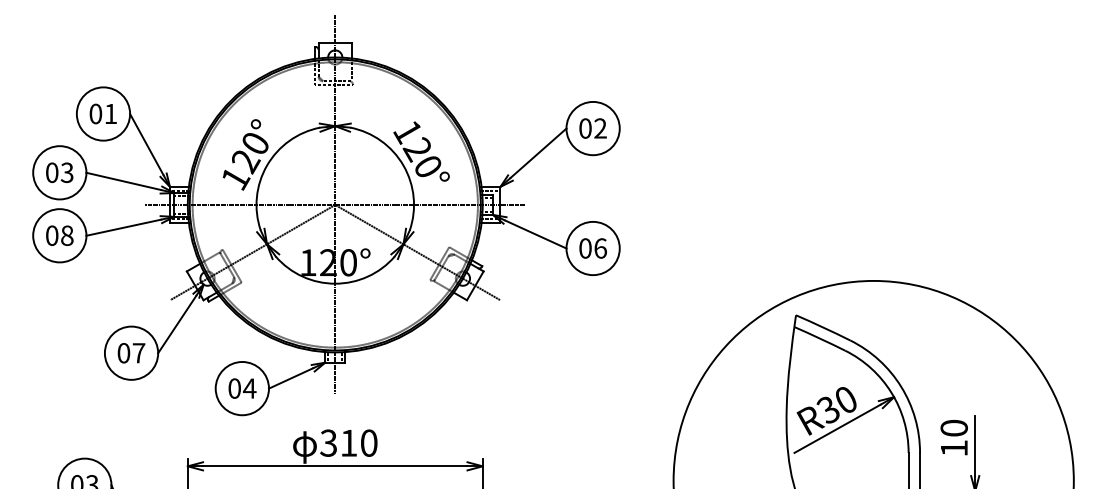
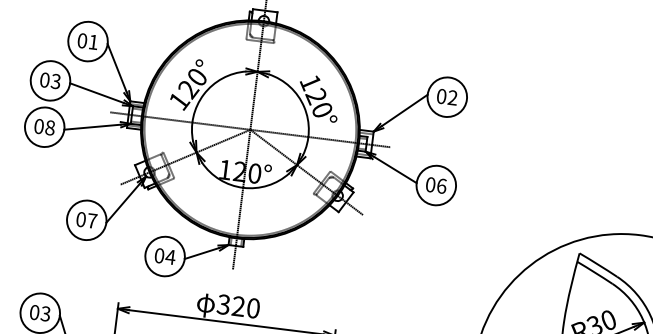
text: (348, 442) -> (238, 305), 310 -> 320

